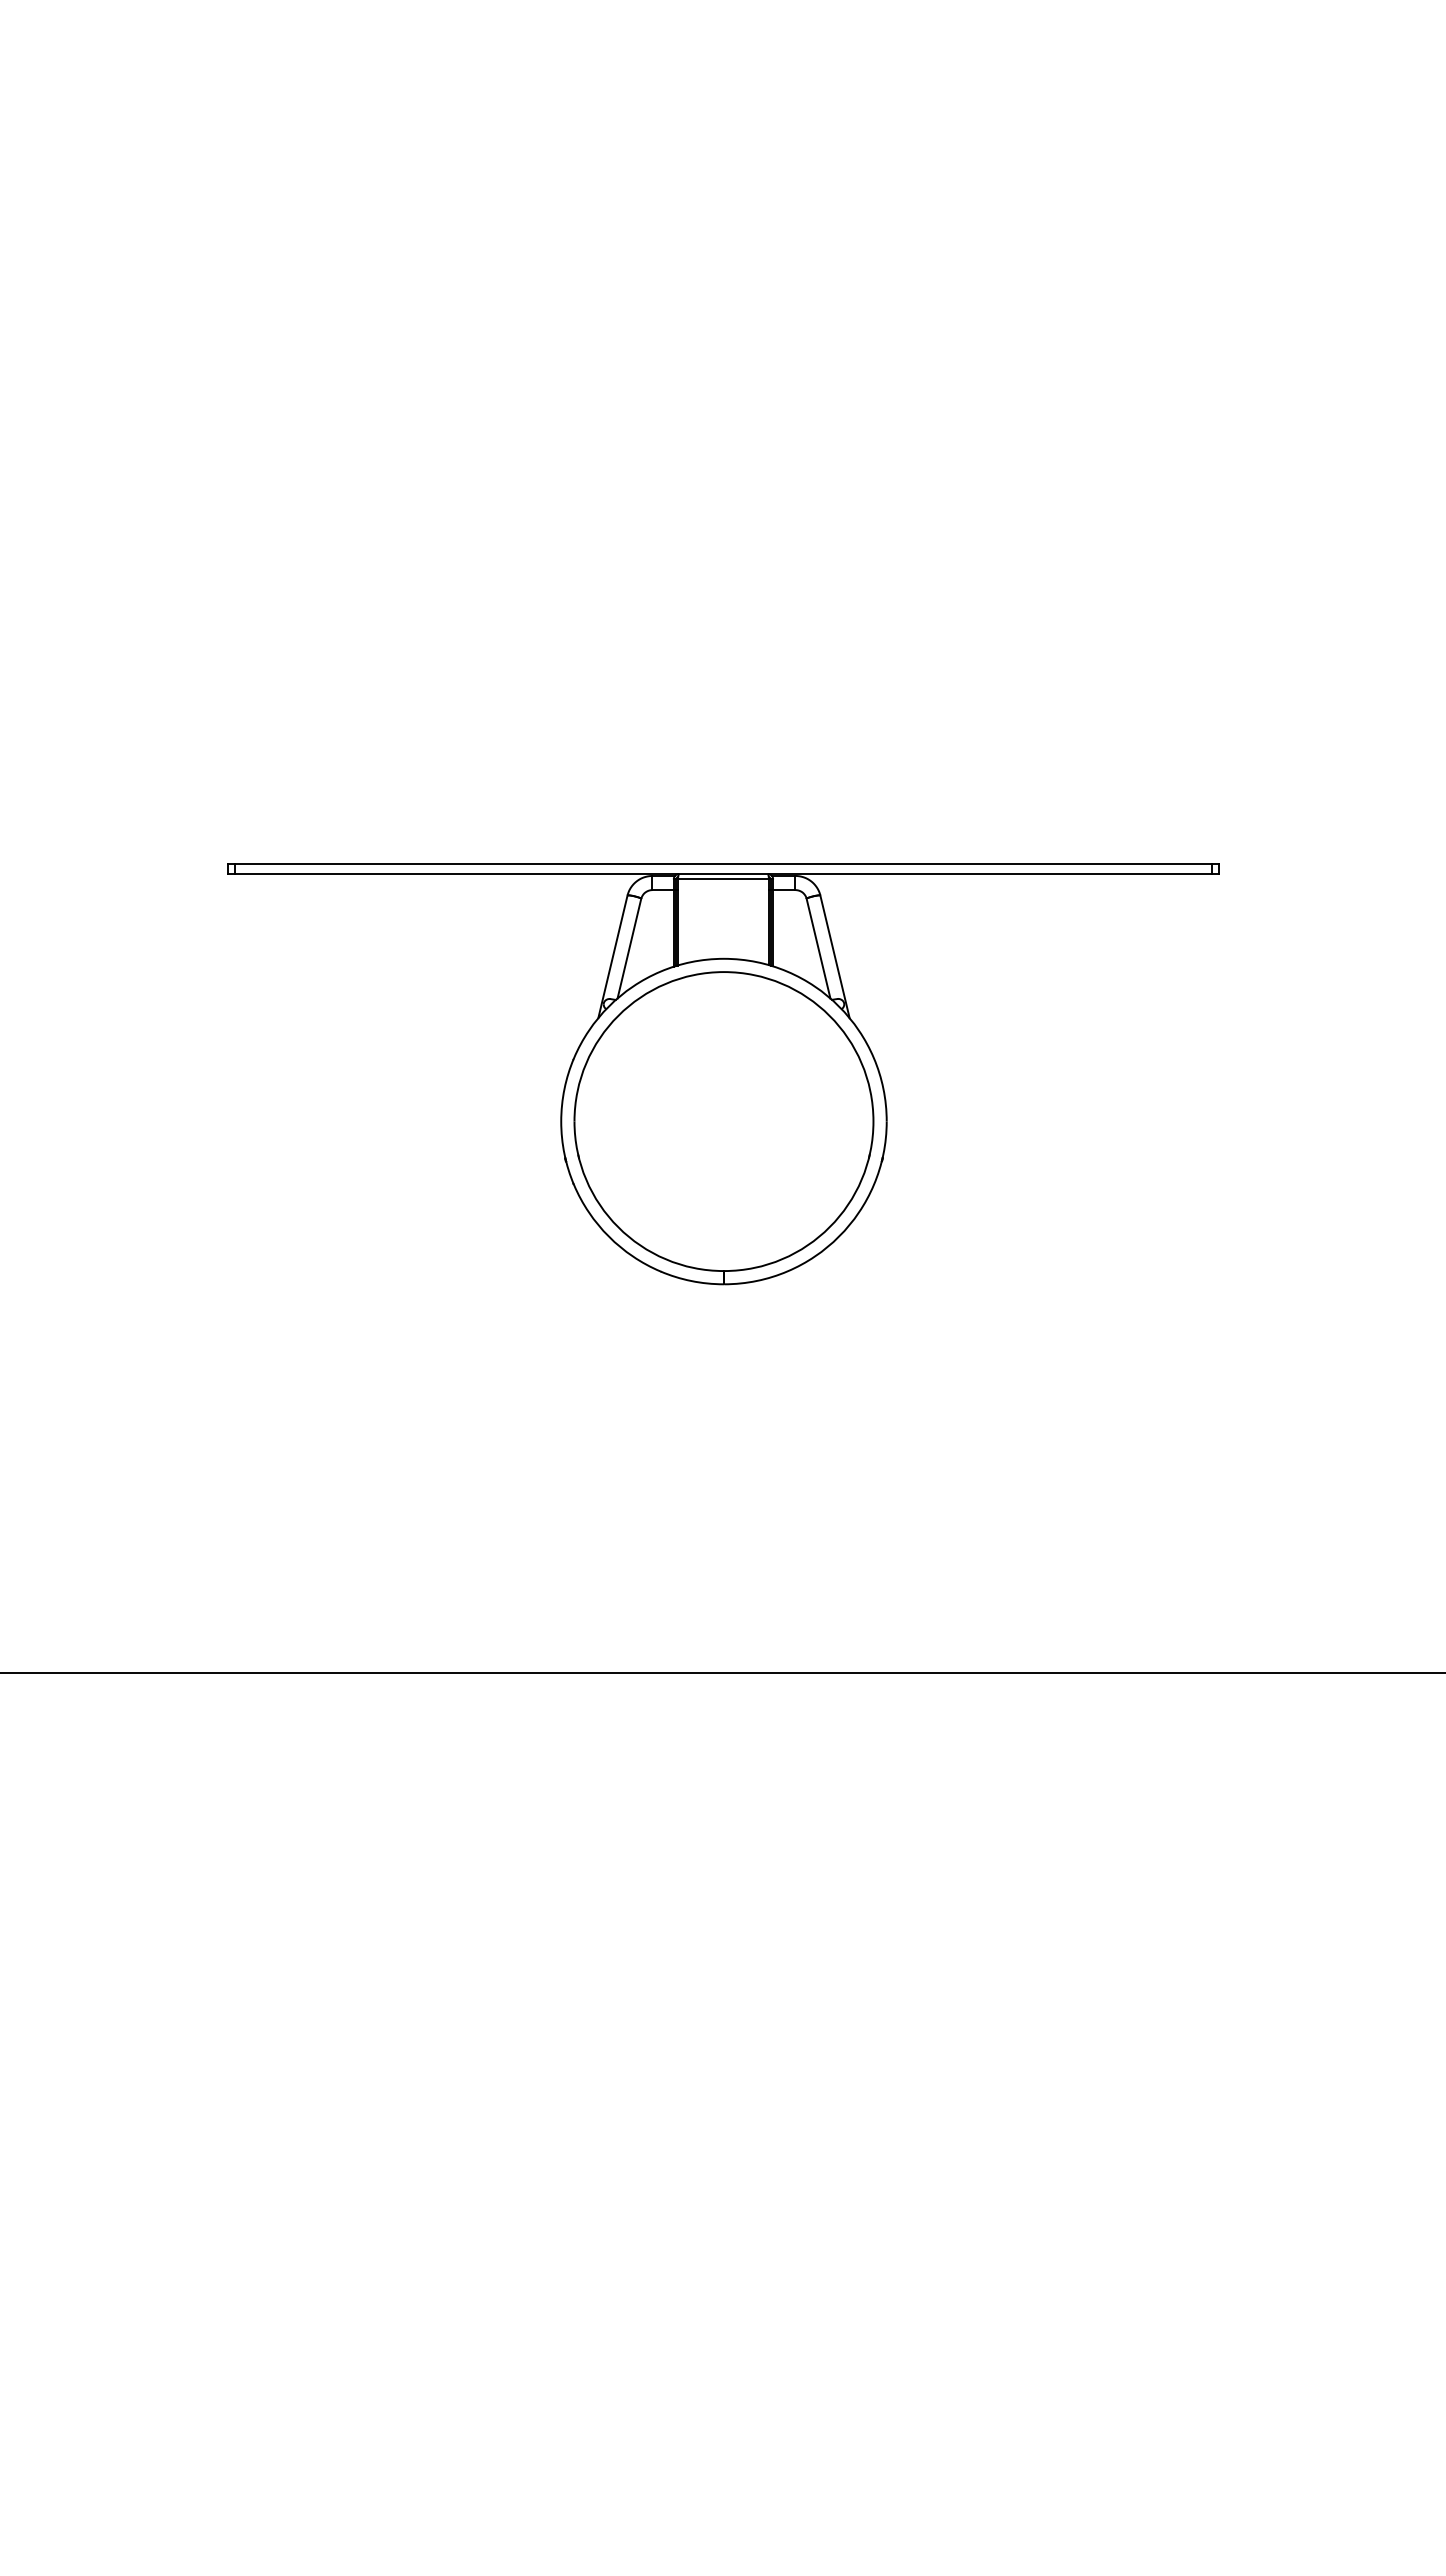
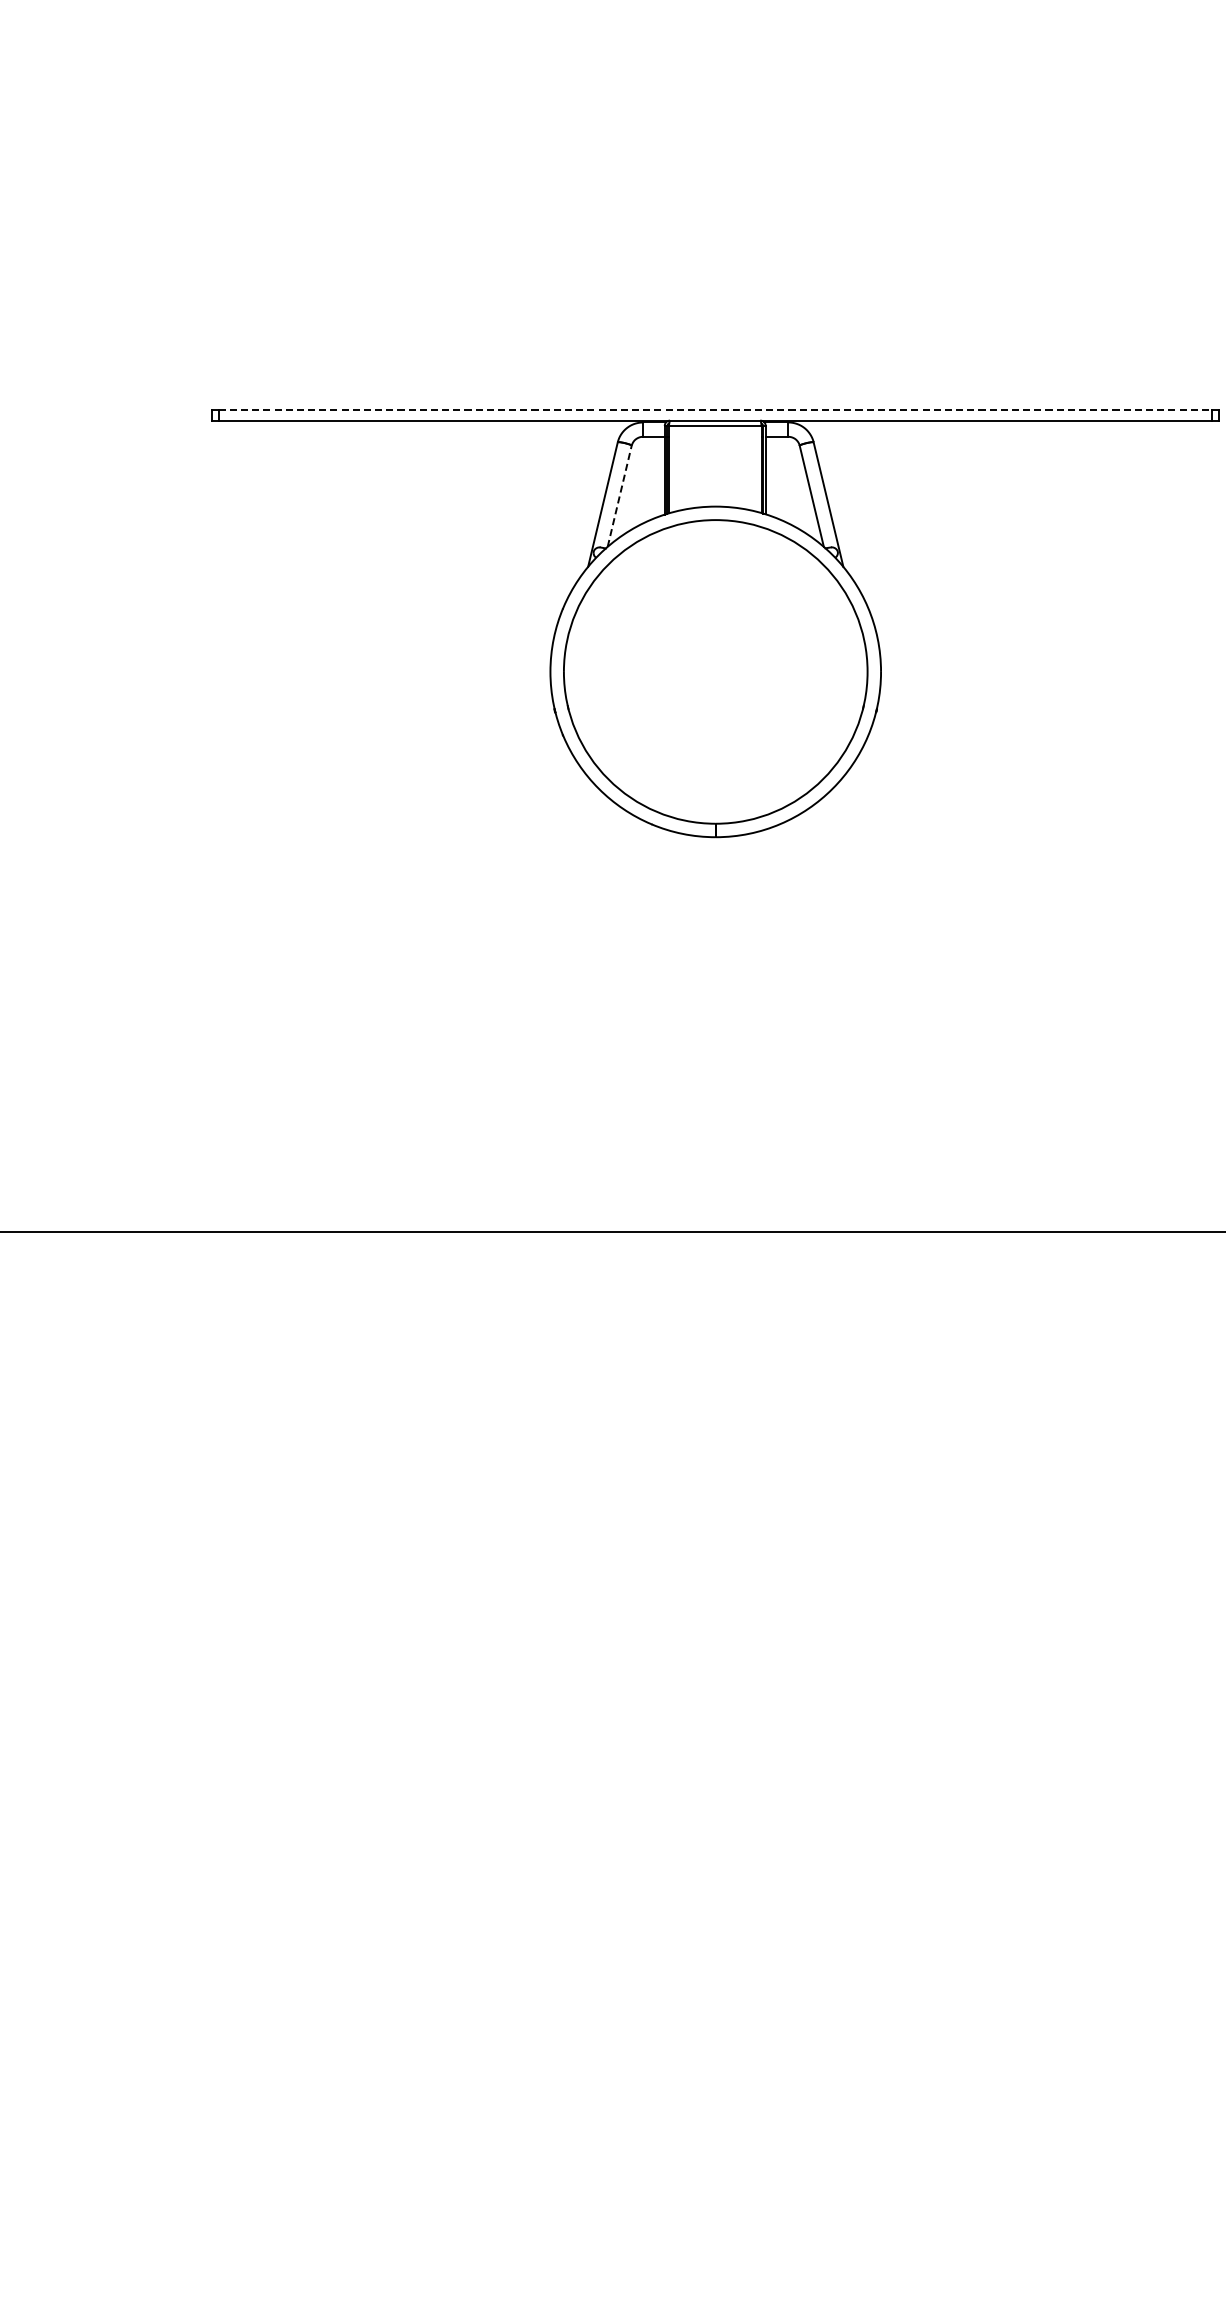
line: (723, 864) -> (715, 410), solid -> dashed
line: (629, 948) -> (619, 496), solid -> dashed

